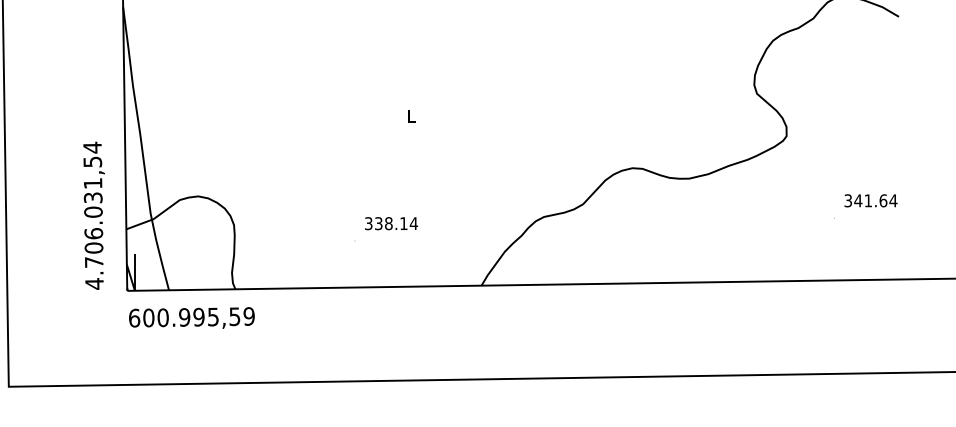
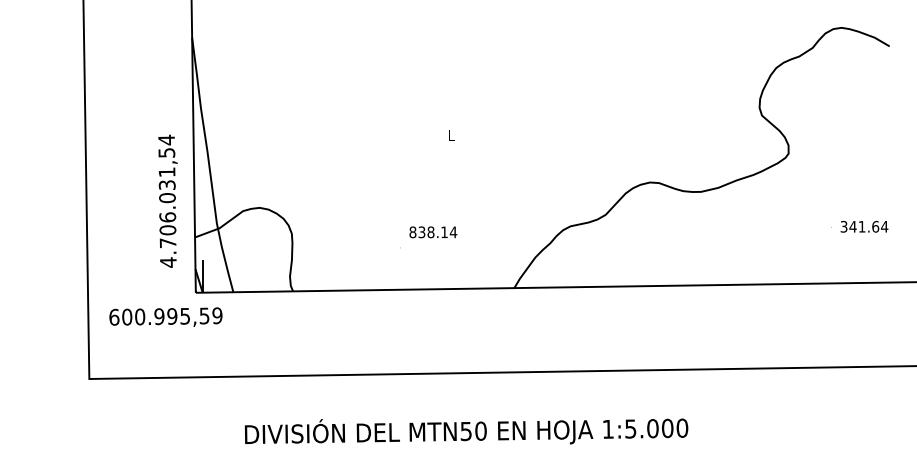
text: (871, 200) -> (864, 226), moved
text: (93, 214) -> (167, 200), moved
text: (368, 223) -> (412, 232), 338.14 -> 838.14
text: (191, 317) -> (165, 316), moved

